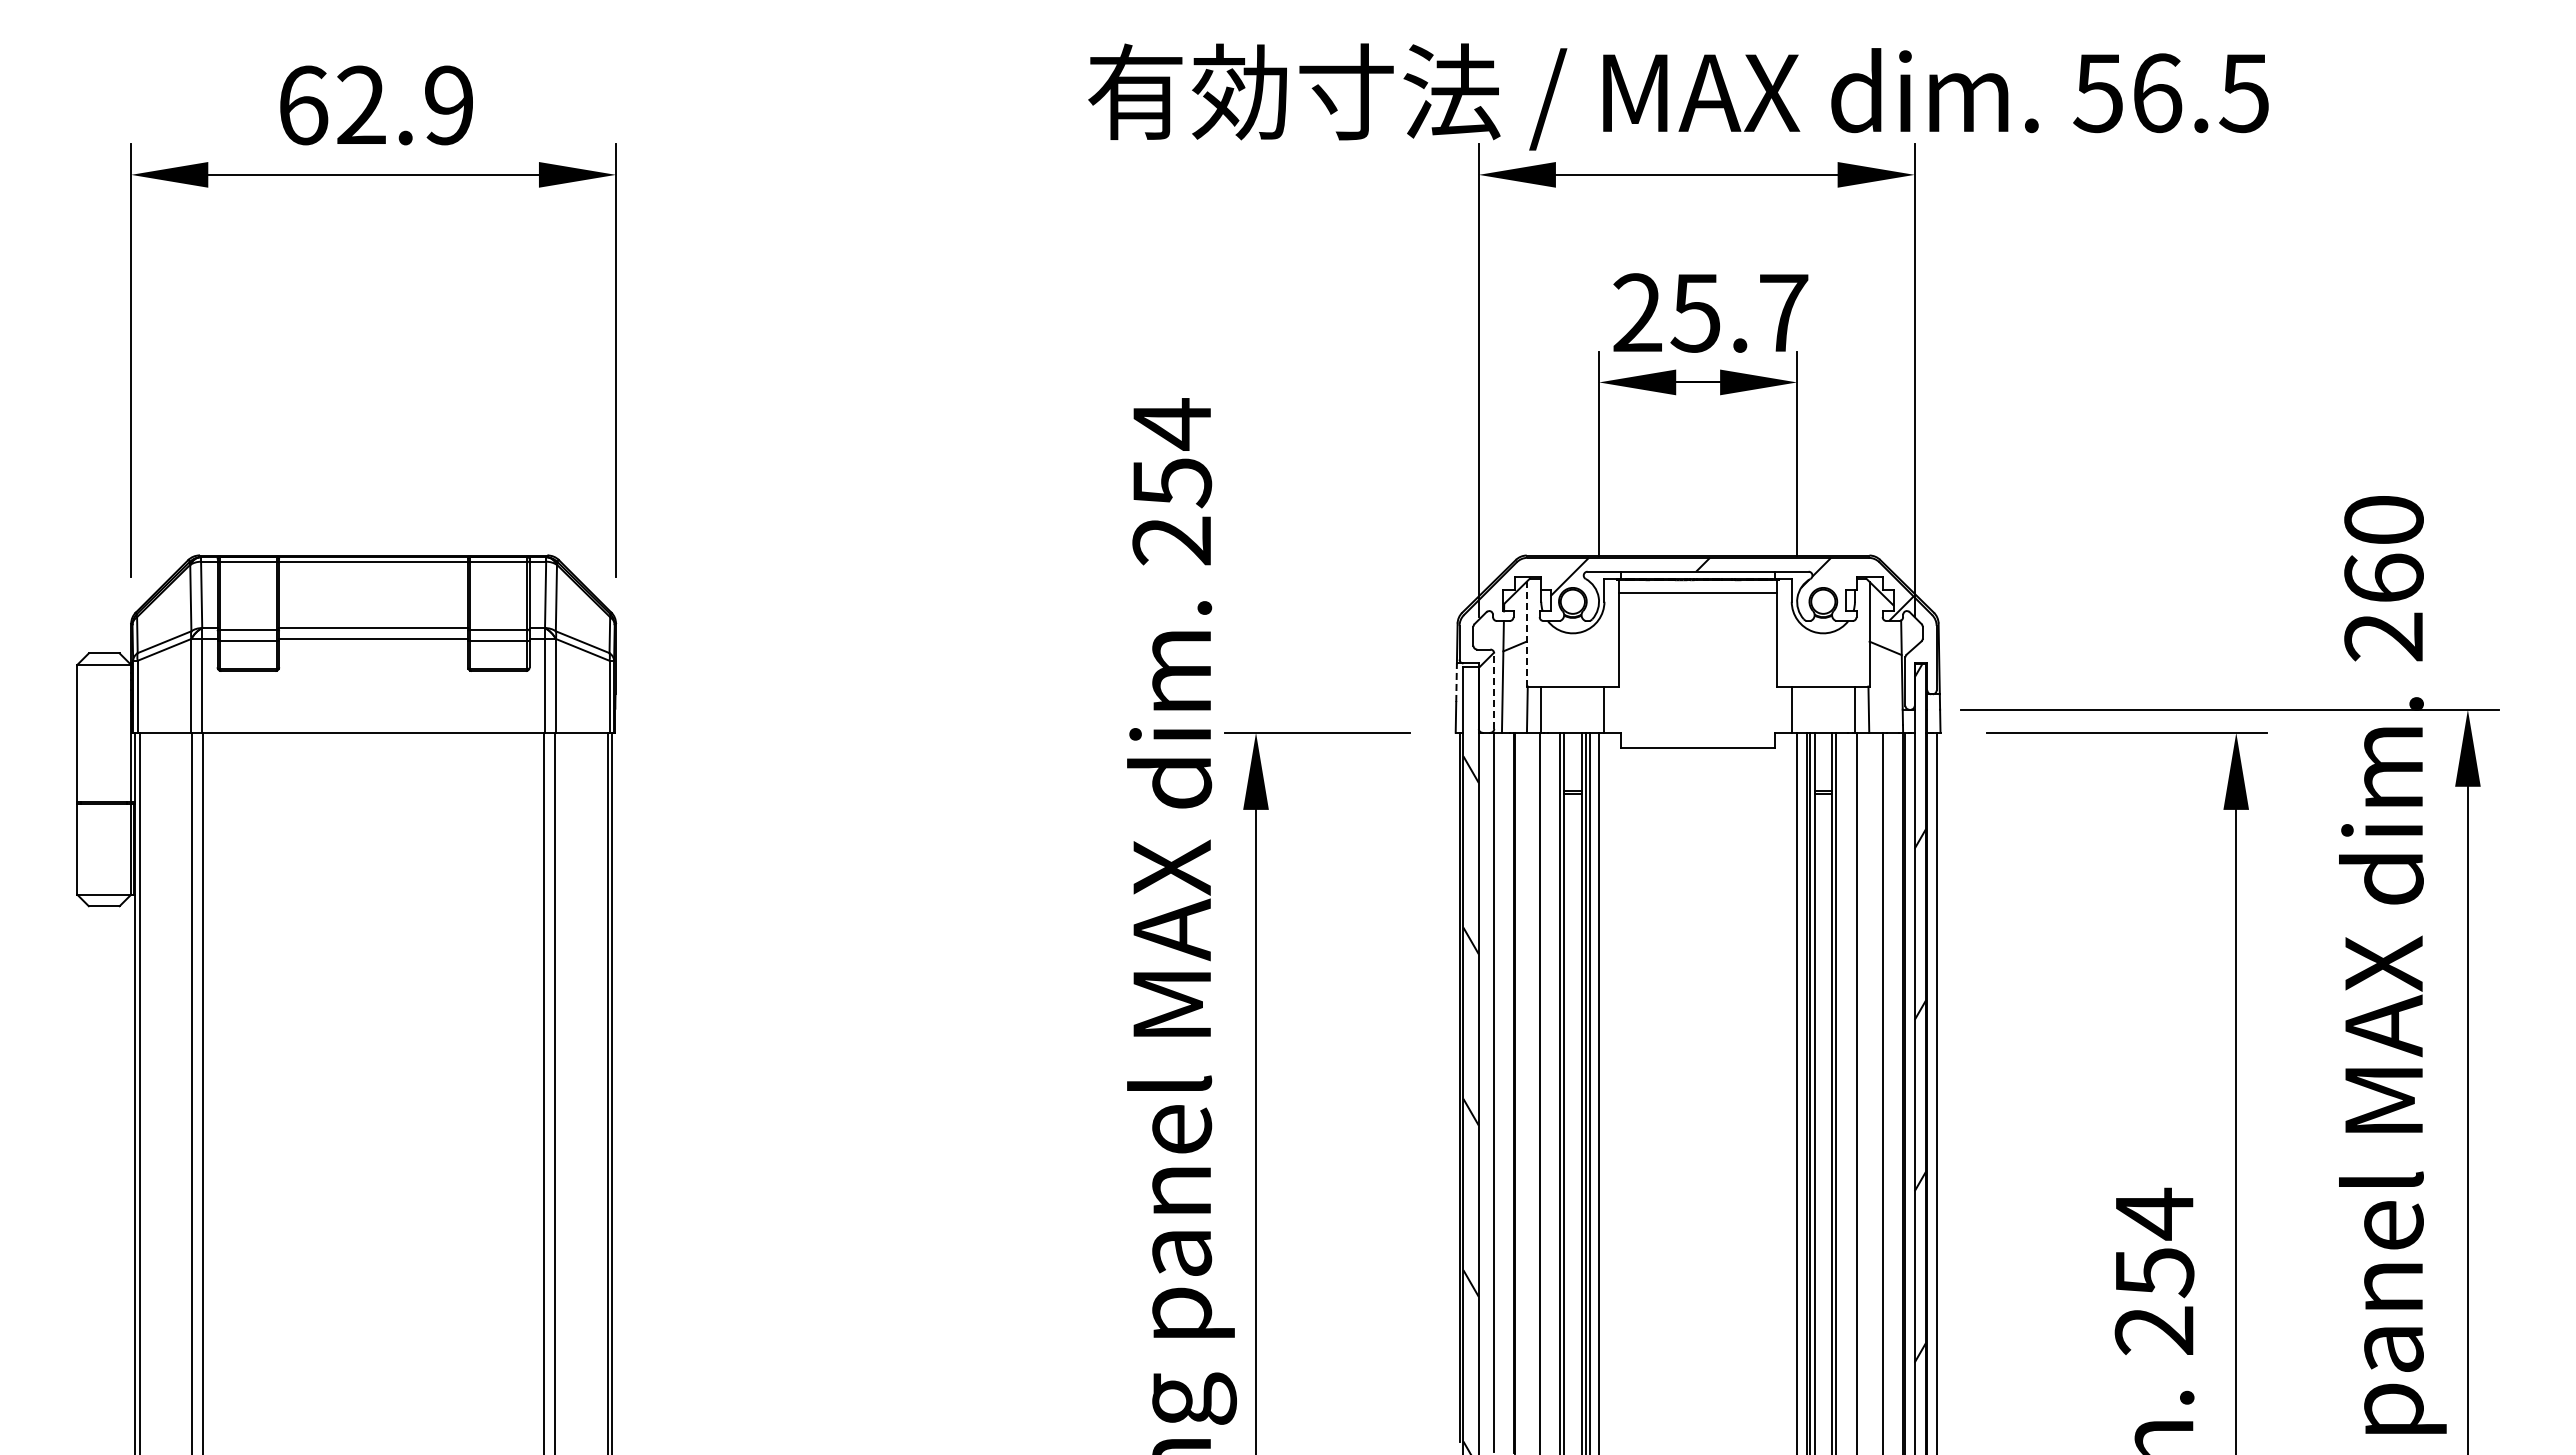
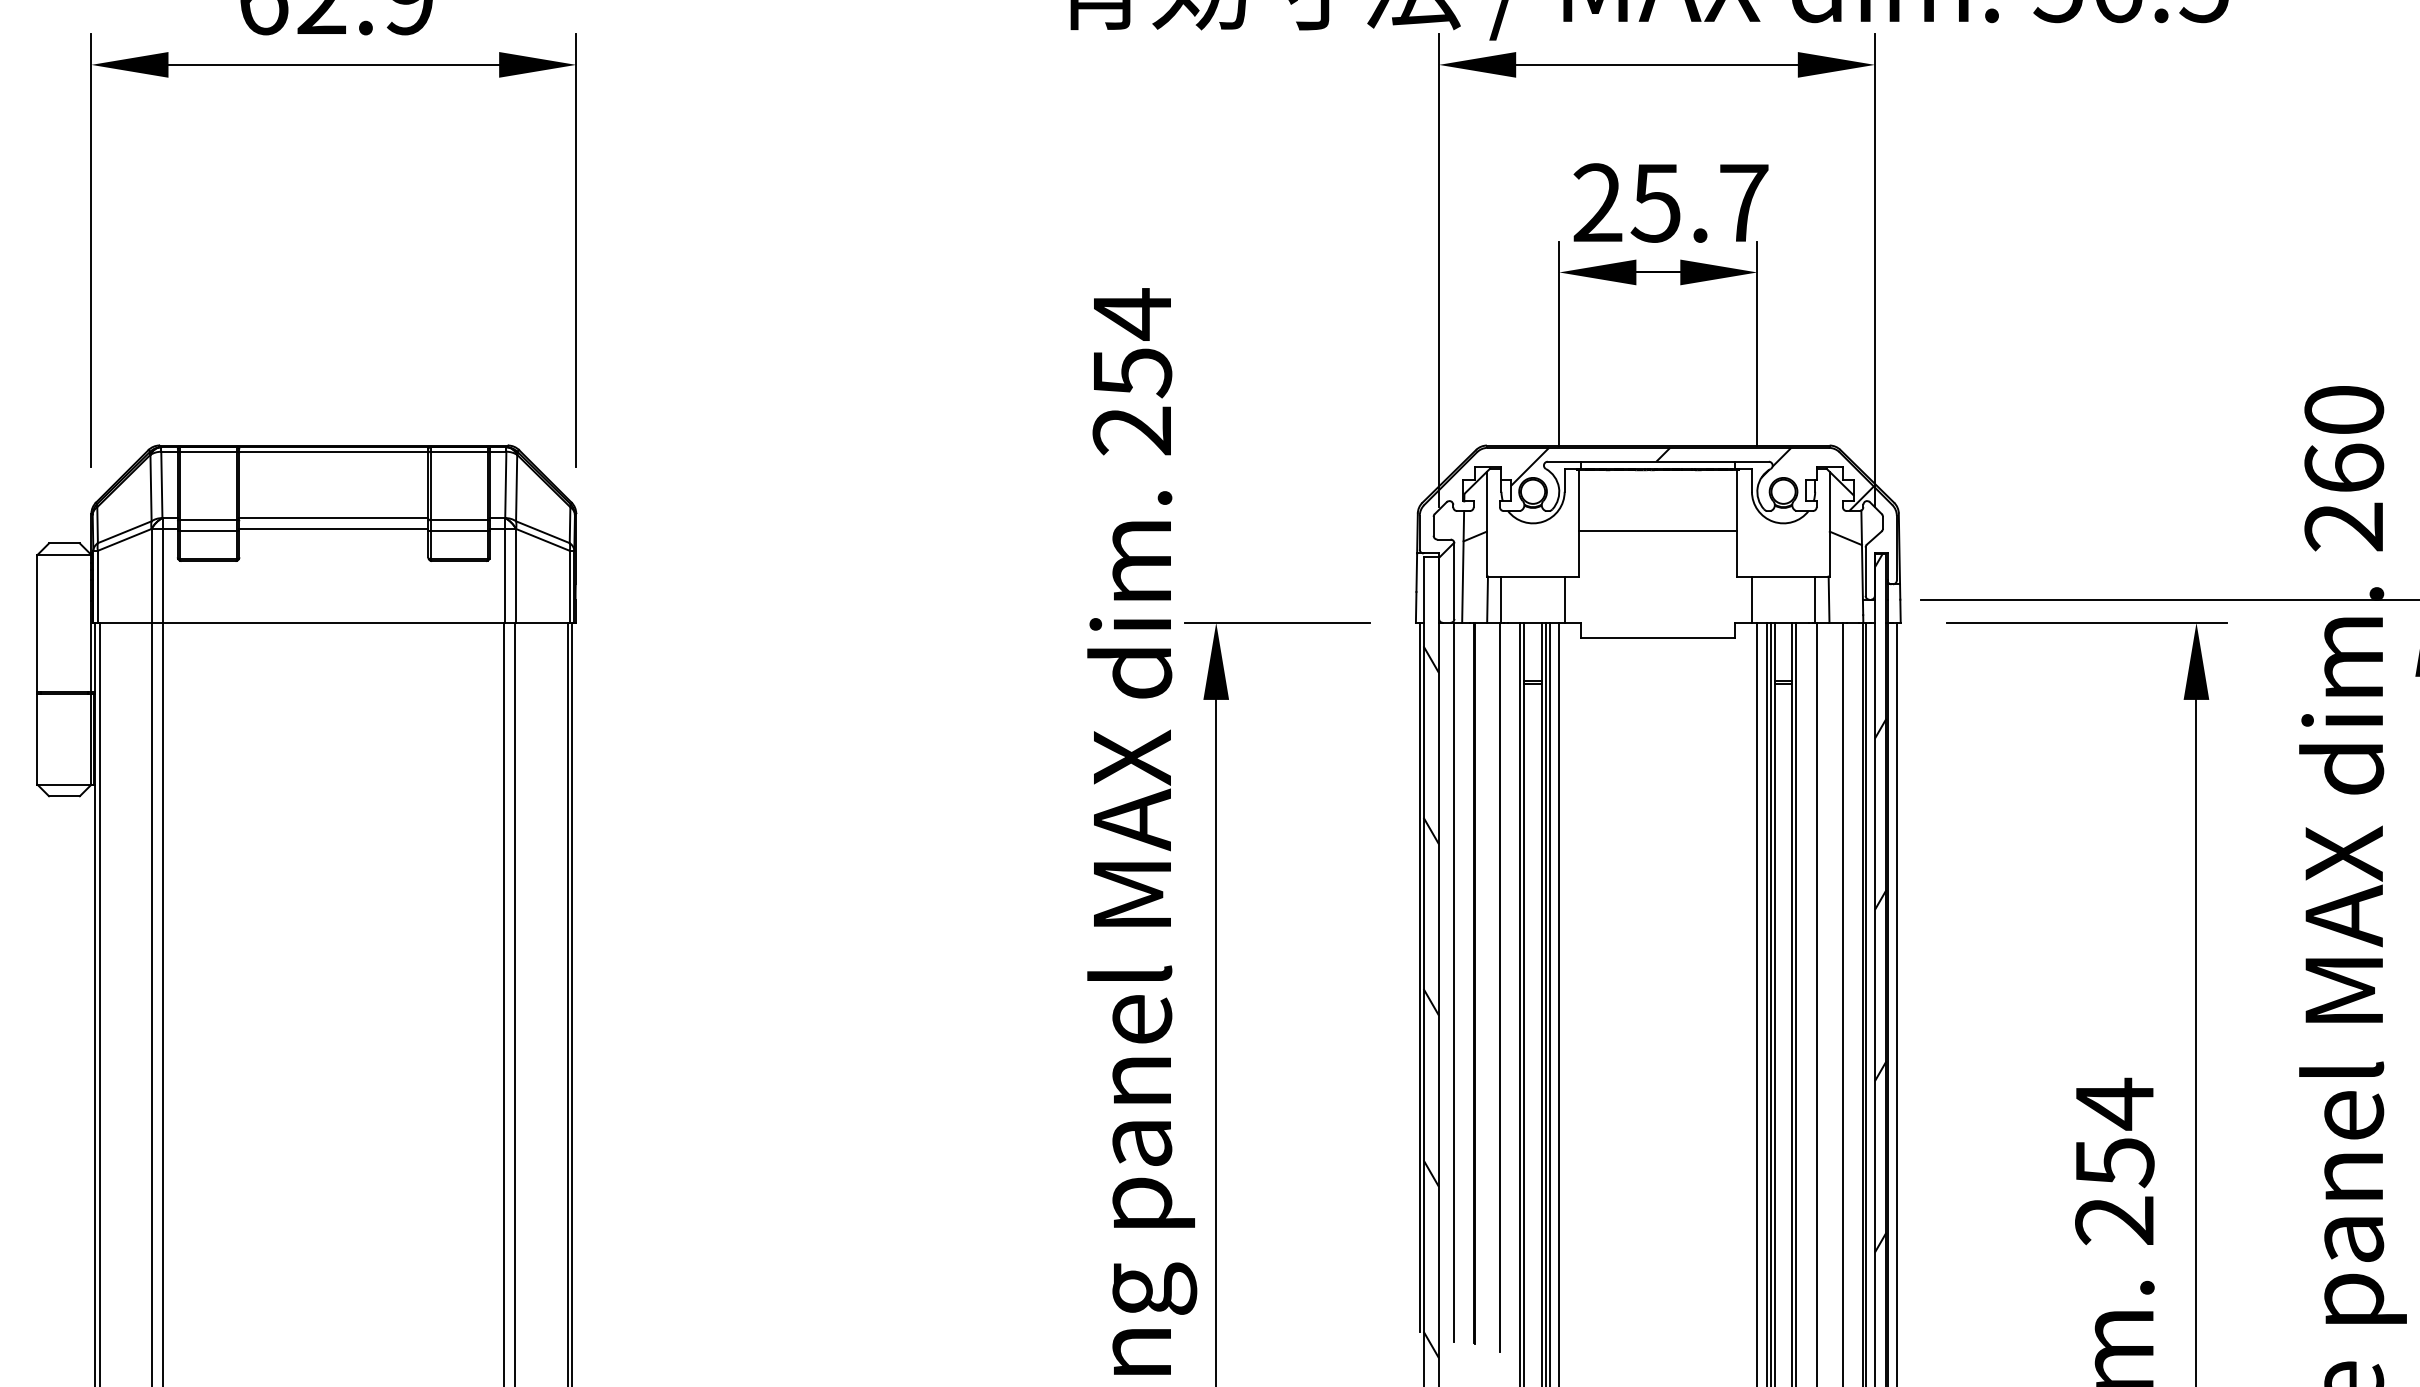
line: (1698, 592) -> (1658, 530), moved
line: (1526, 633) -> (1486, 523), dashed -> solid
line: (1456, 682) -> (1416, 572), dashed -> solid
line: (1494, 691) -> (1454, 581), dashed -> solid

